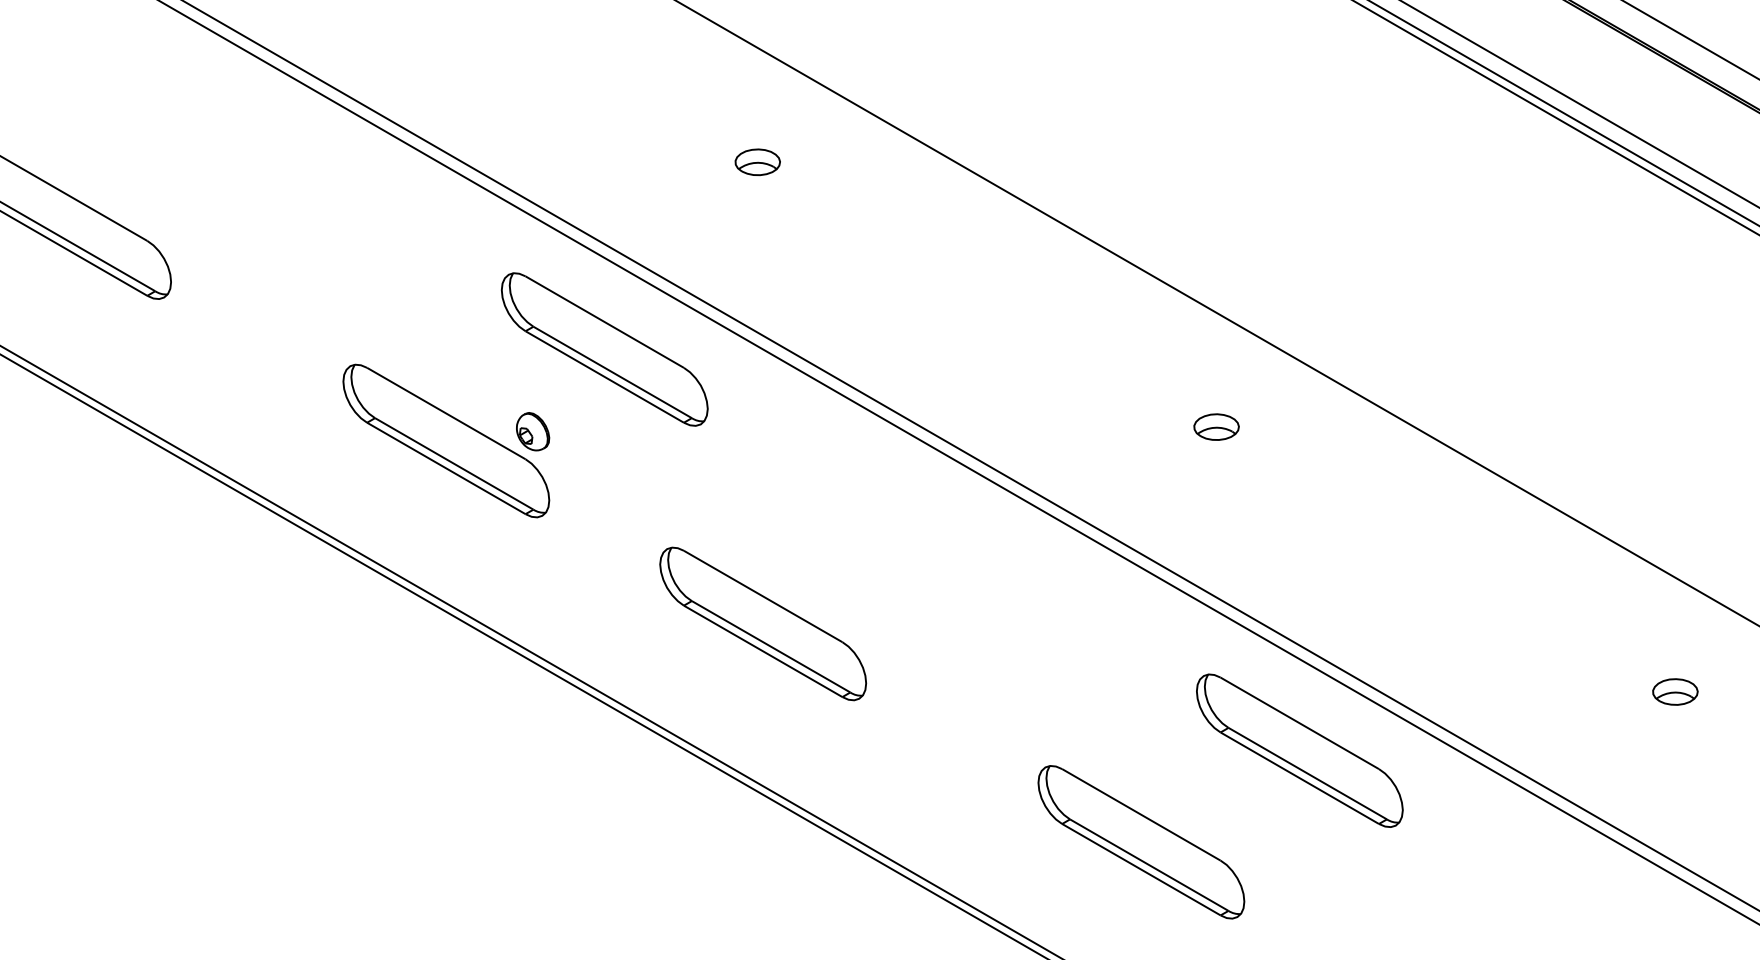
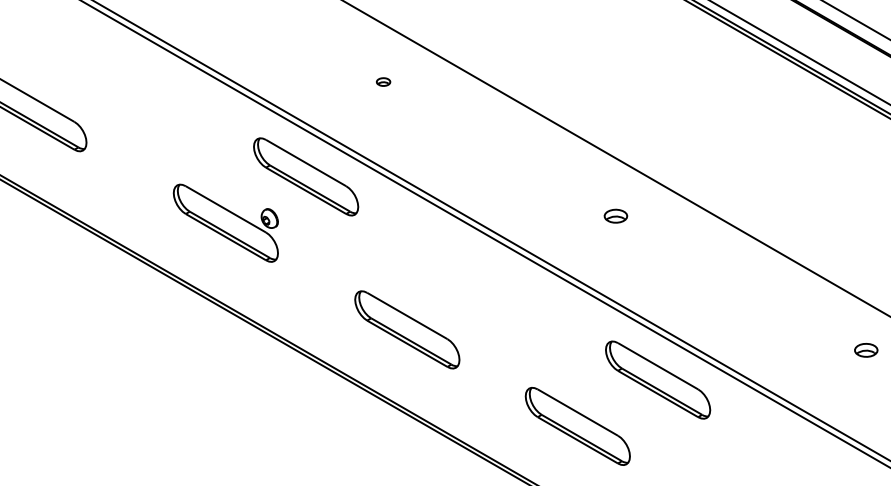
part: (757, 161) -> (383, 81), size x0.6
part: (763, 623) -> (407, 329), moved
part: (1675, 692) -> (866, 350), moved

